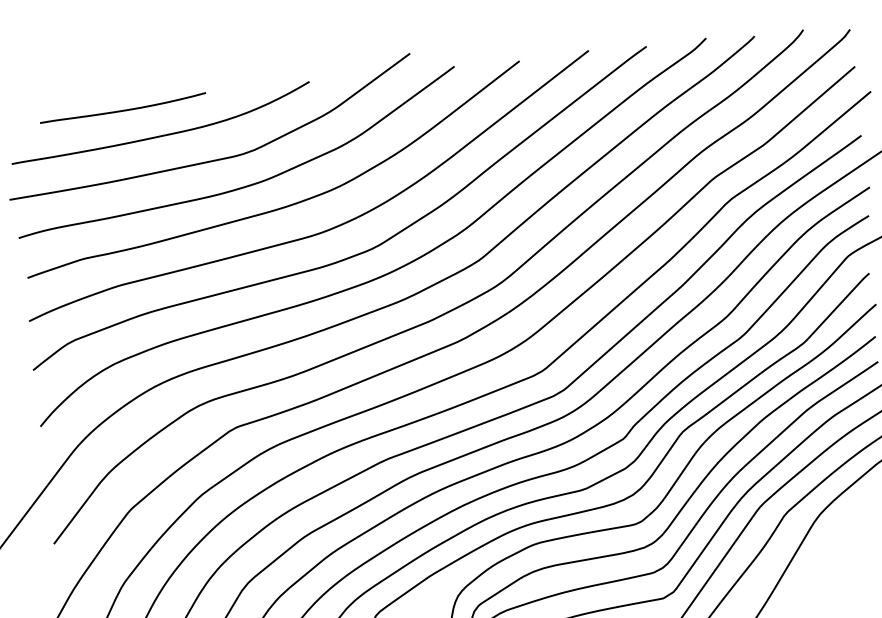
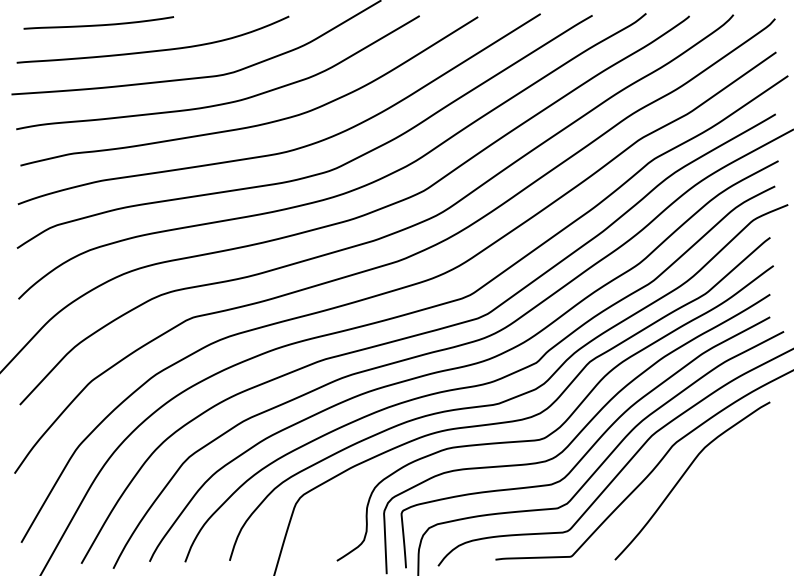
curve: (122, 109) -> (98, 24), moved

